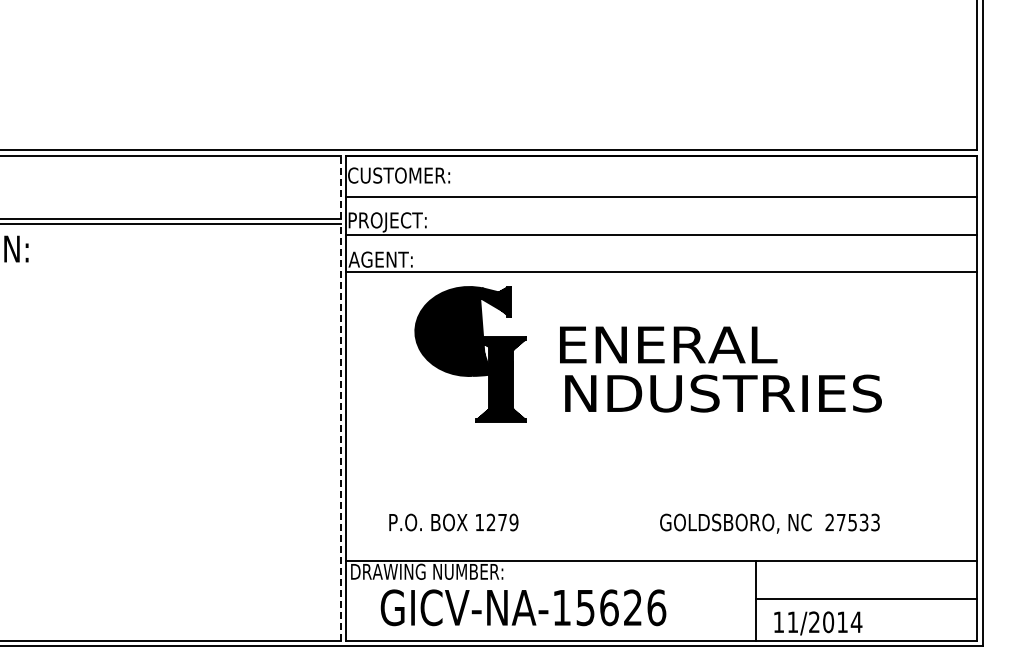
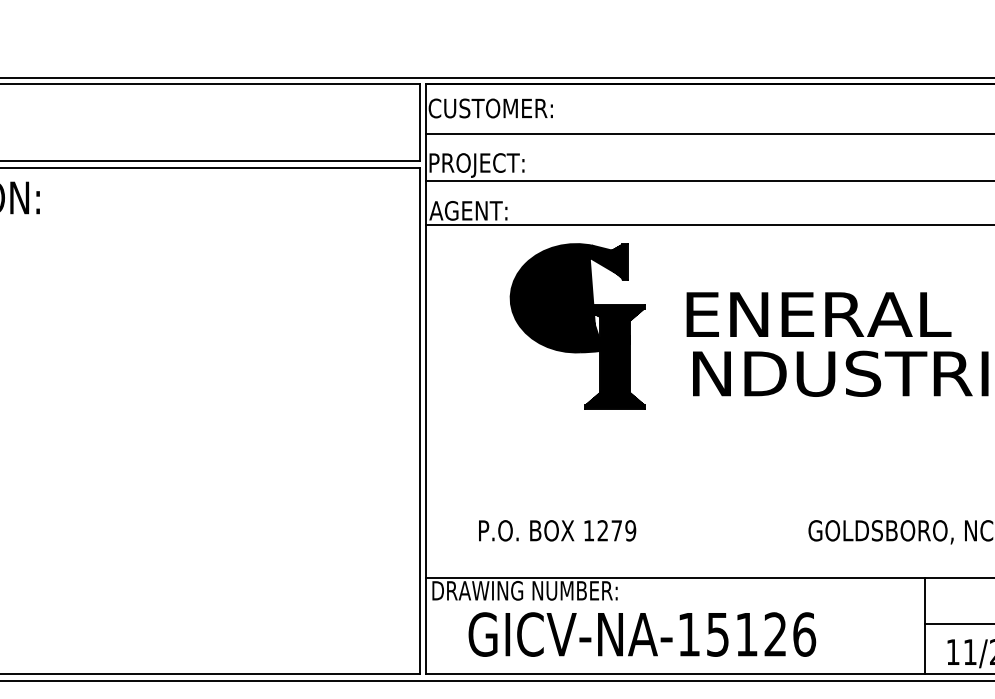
line: (340, 187) -> (419, 122), dashed -> solid
line: (340, 431) -> (419, 419), dashed -> solid
text: (609, 607) -> (746, 634), GICV-NA-15626 -> GICV-NA-15126

